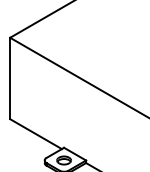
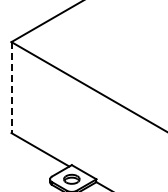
line: (10, 78) -> (11, 87), solid -> dashed

